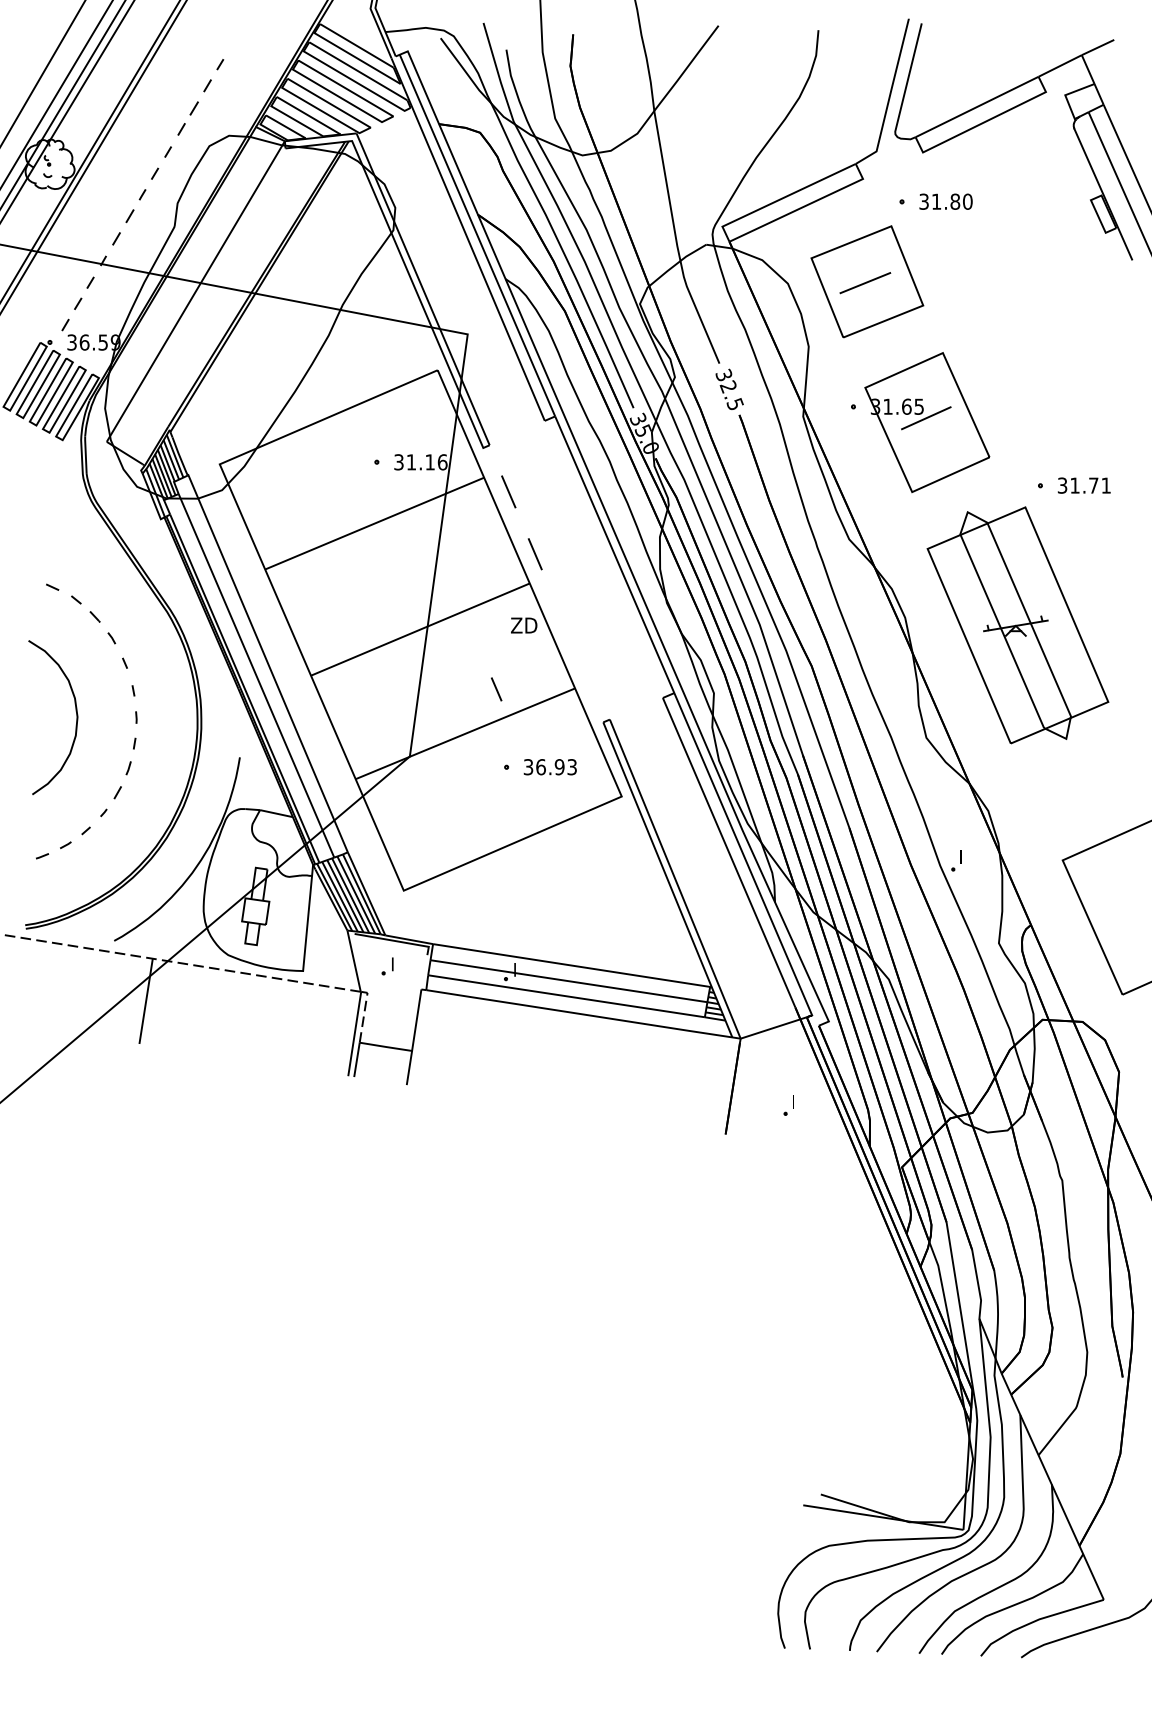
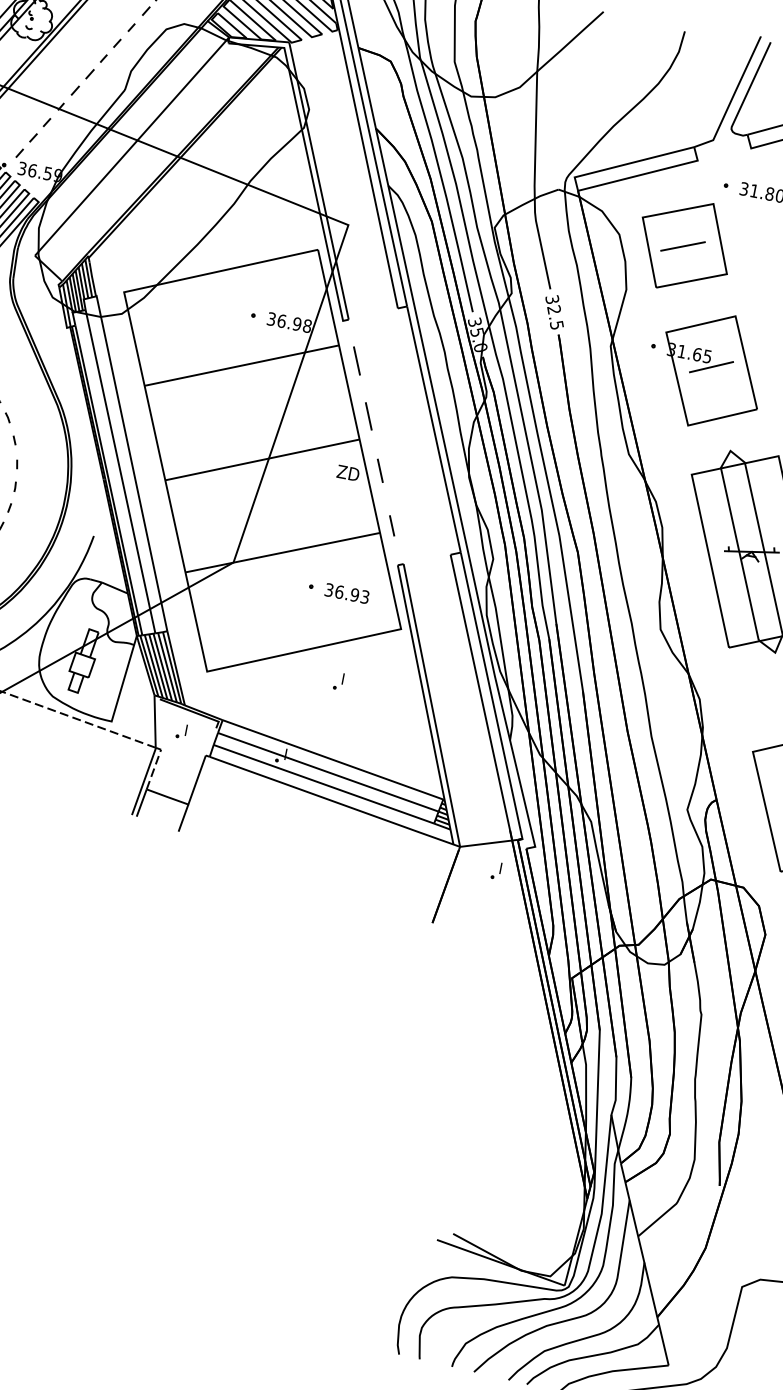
text: (426, 462) -> (294, 323), 31.16 -> 36.98
line: (560, 615) -> (379, 470), added
line: (496, 689) -> (391, 525), moved
part: (956, 860) -> (338, 680), moved
part: (788, 1105) -> (496, 870), moved

